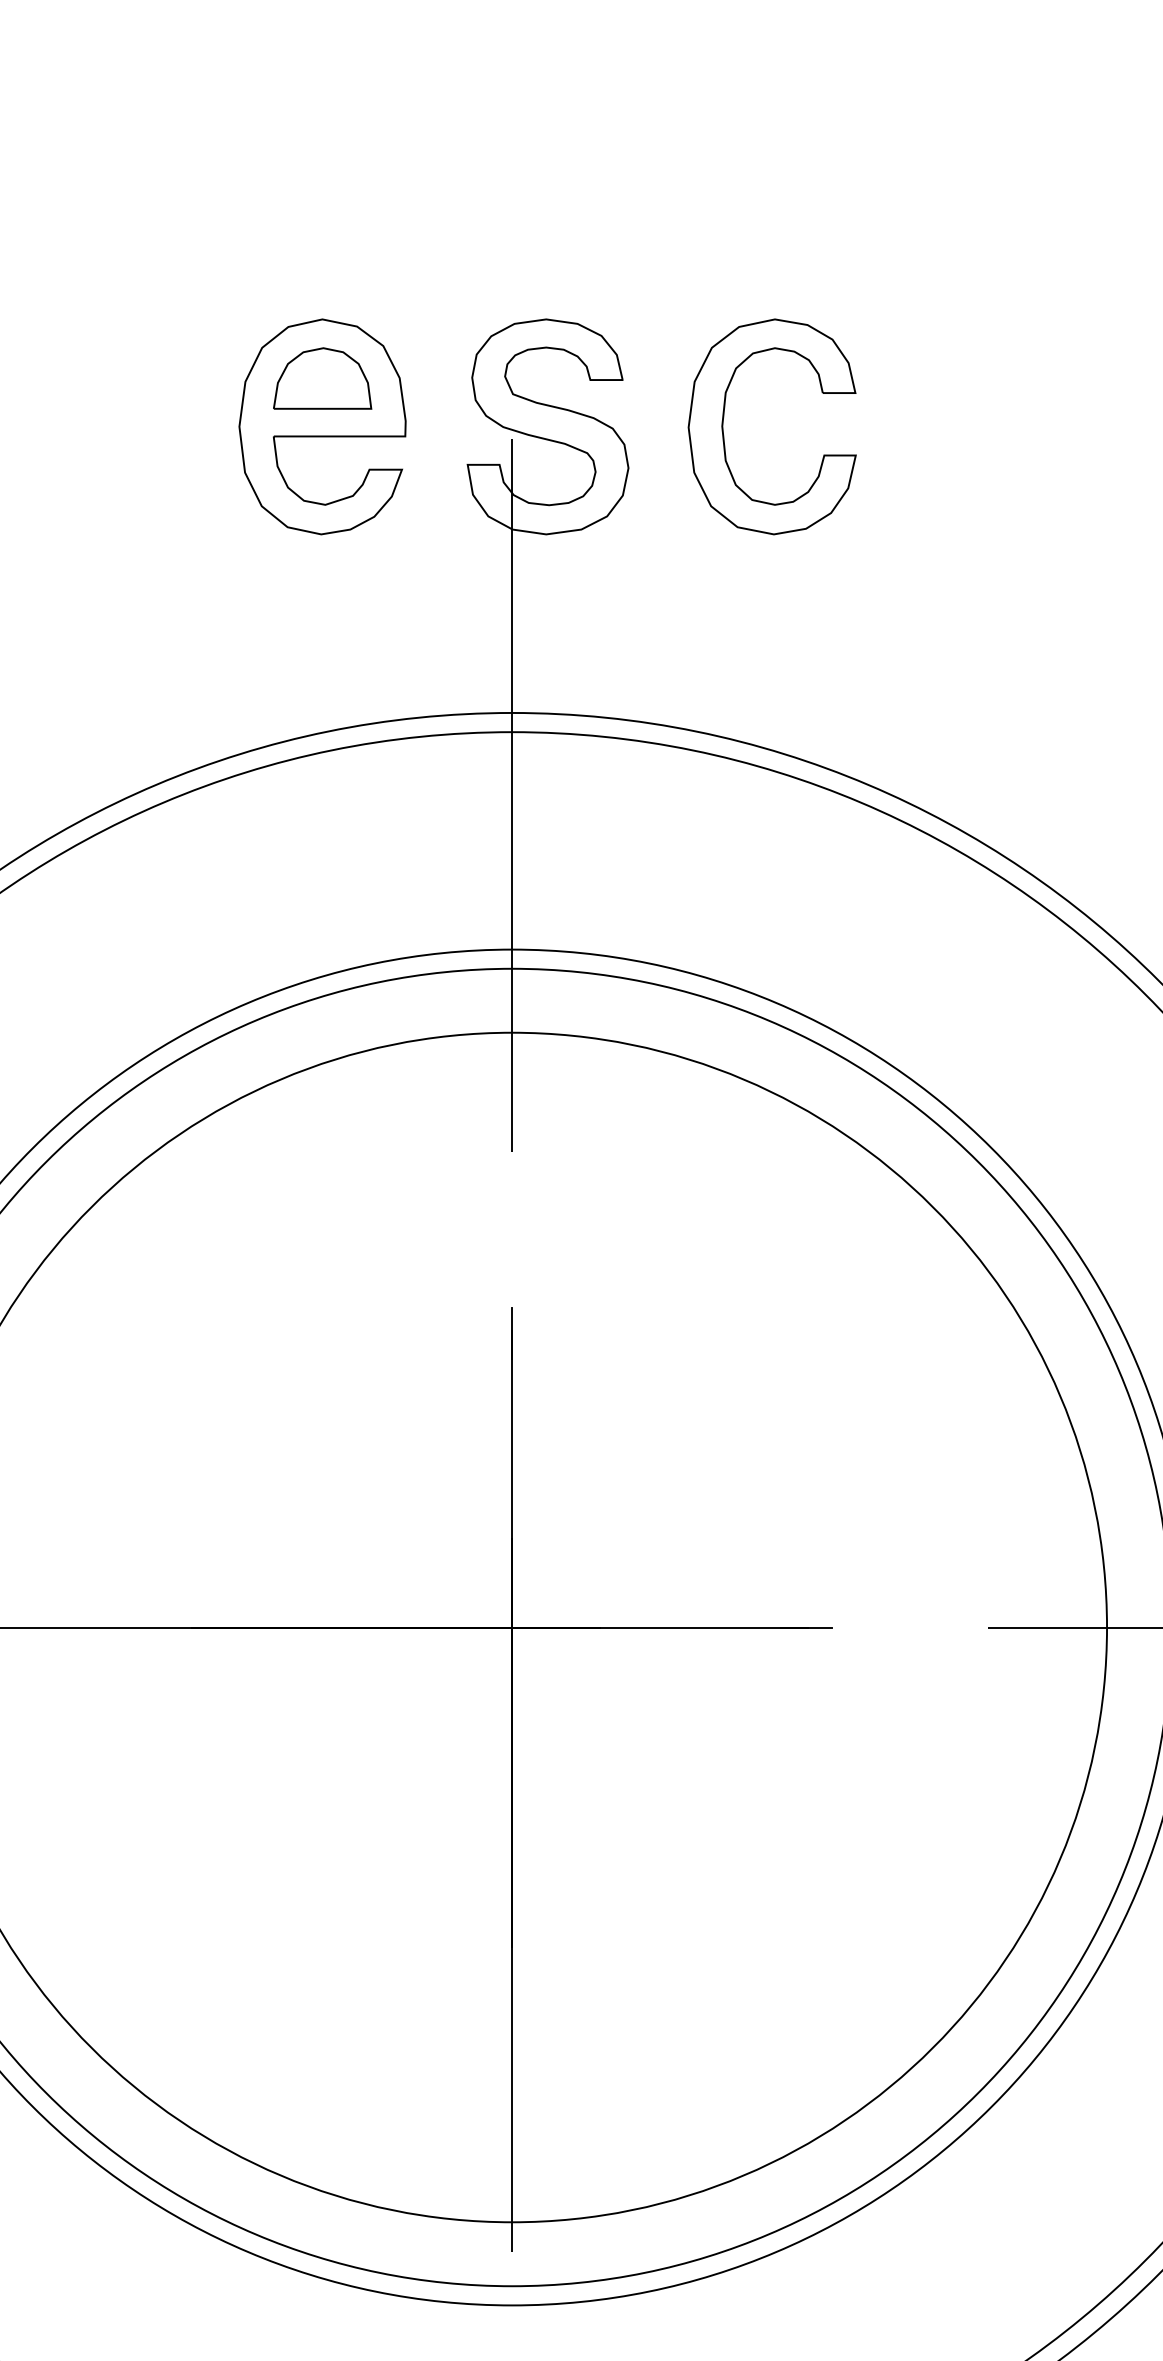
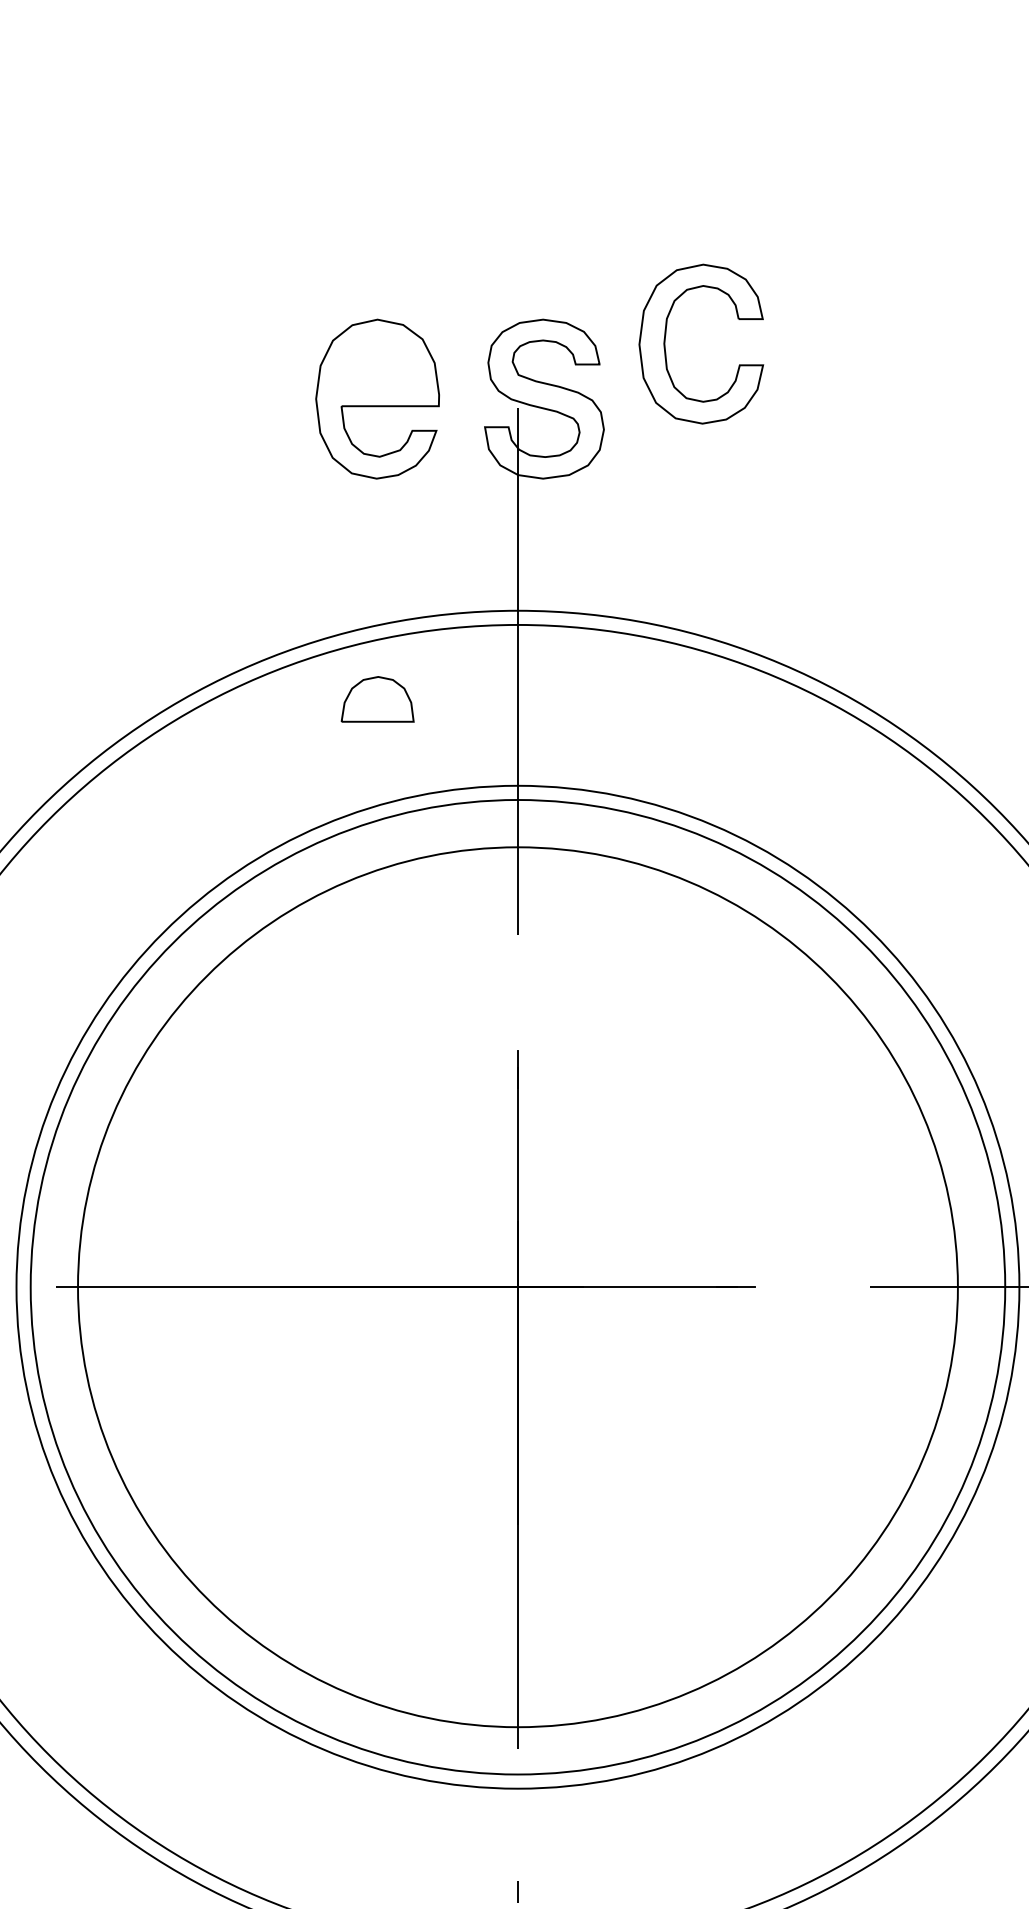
part: (322, 378) -> (377, 699), moved
part: (725, 415) -> (666, 335), moved

